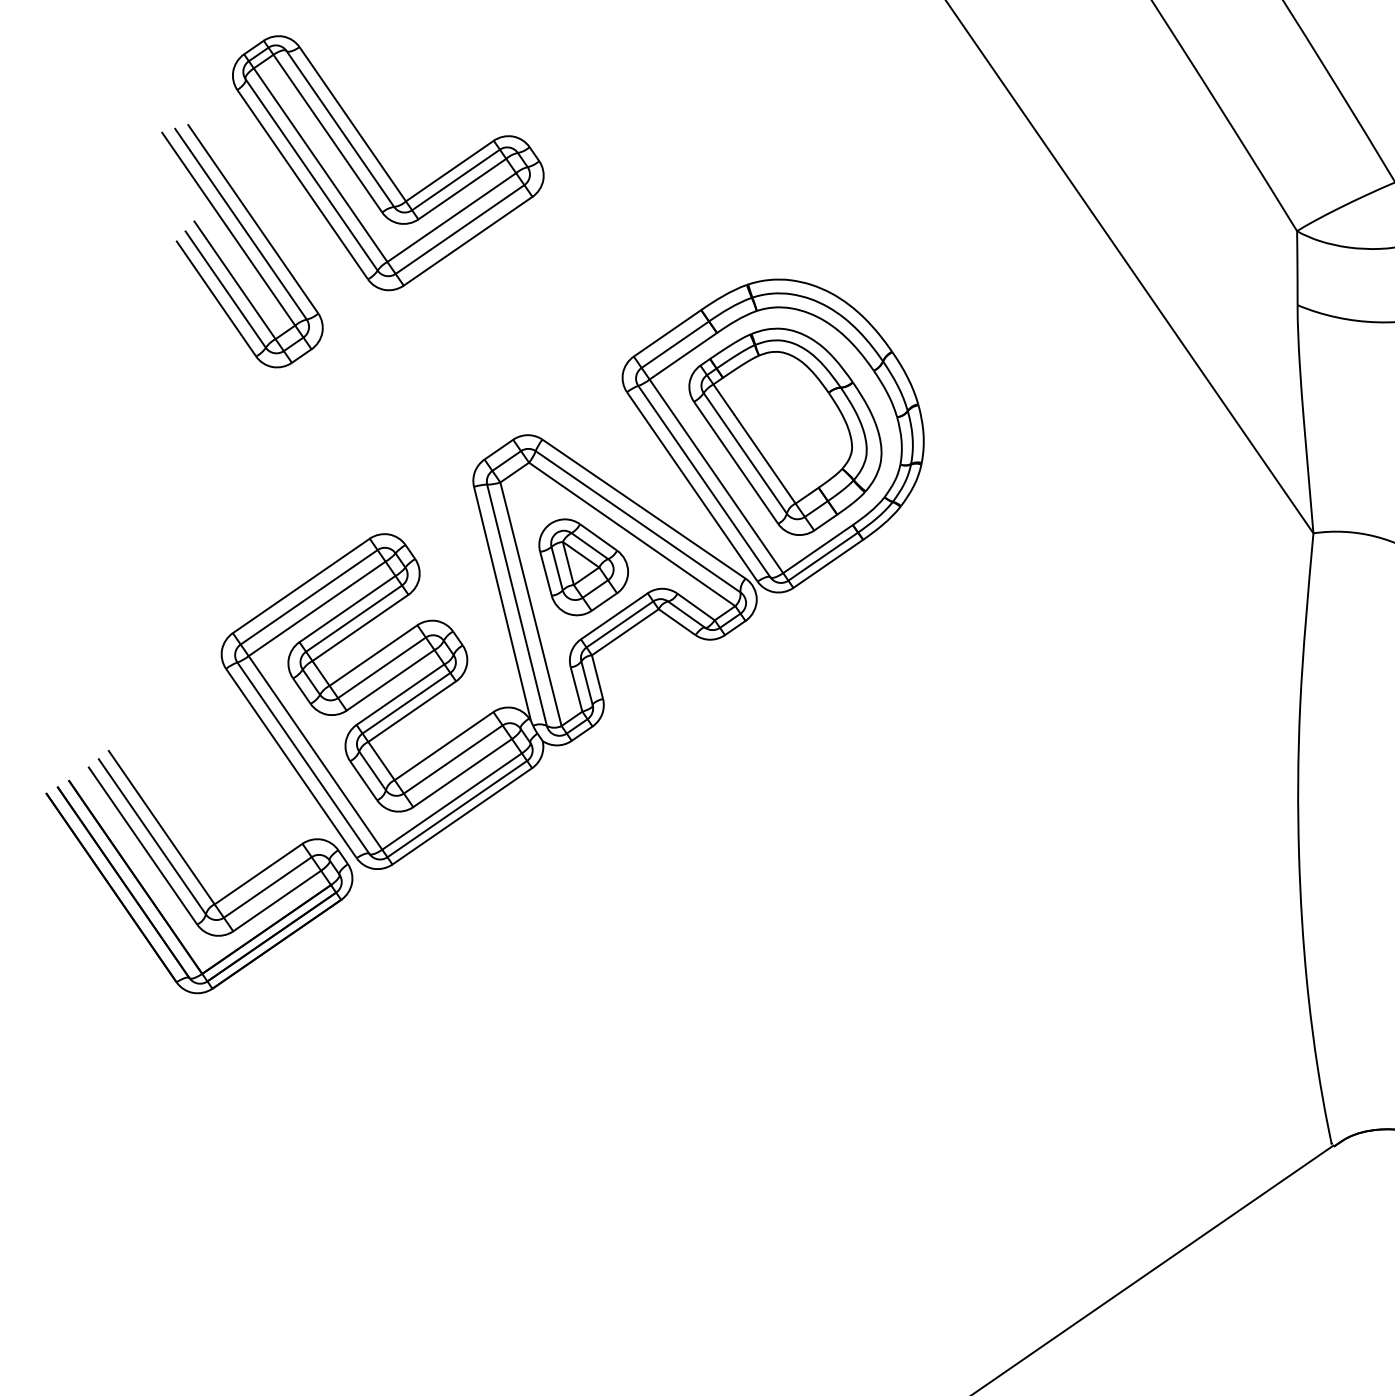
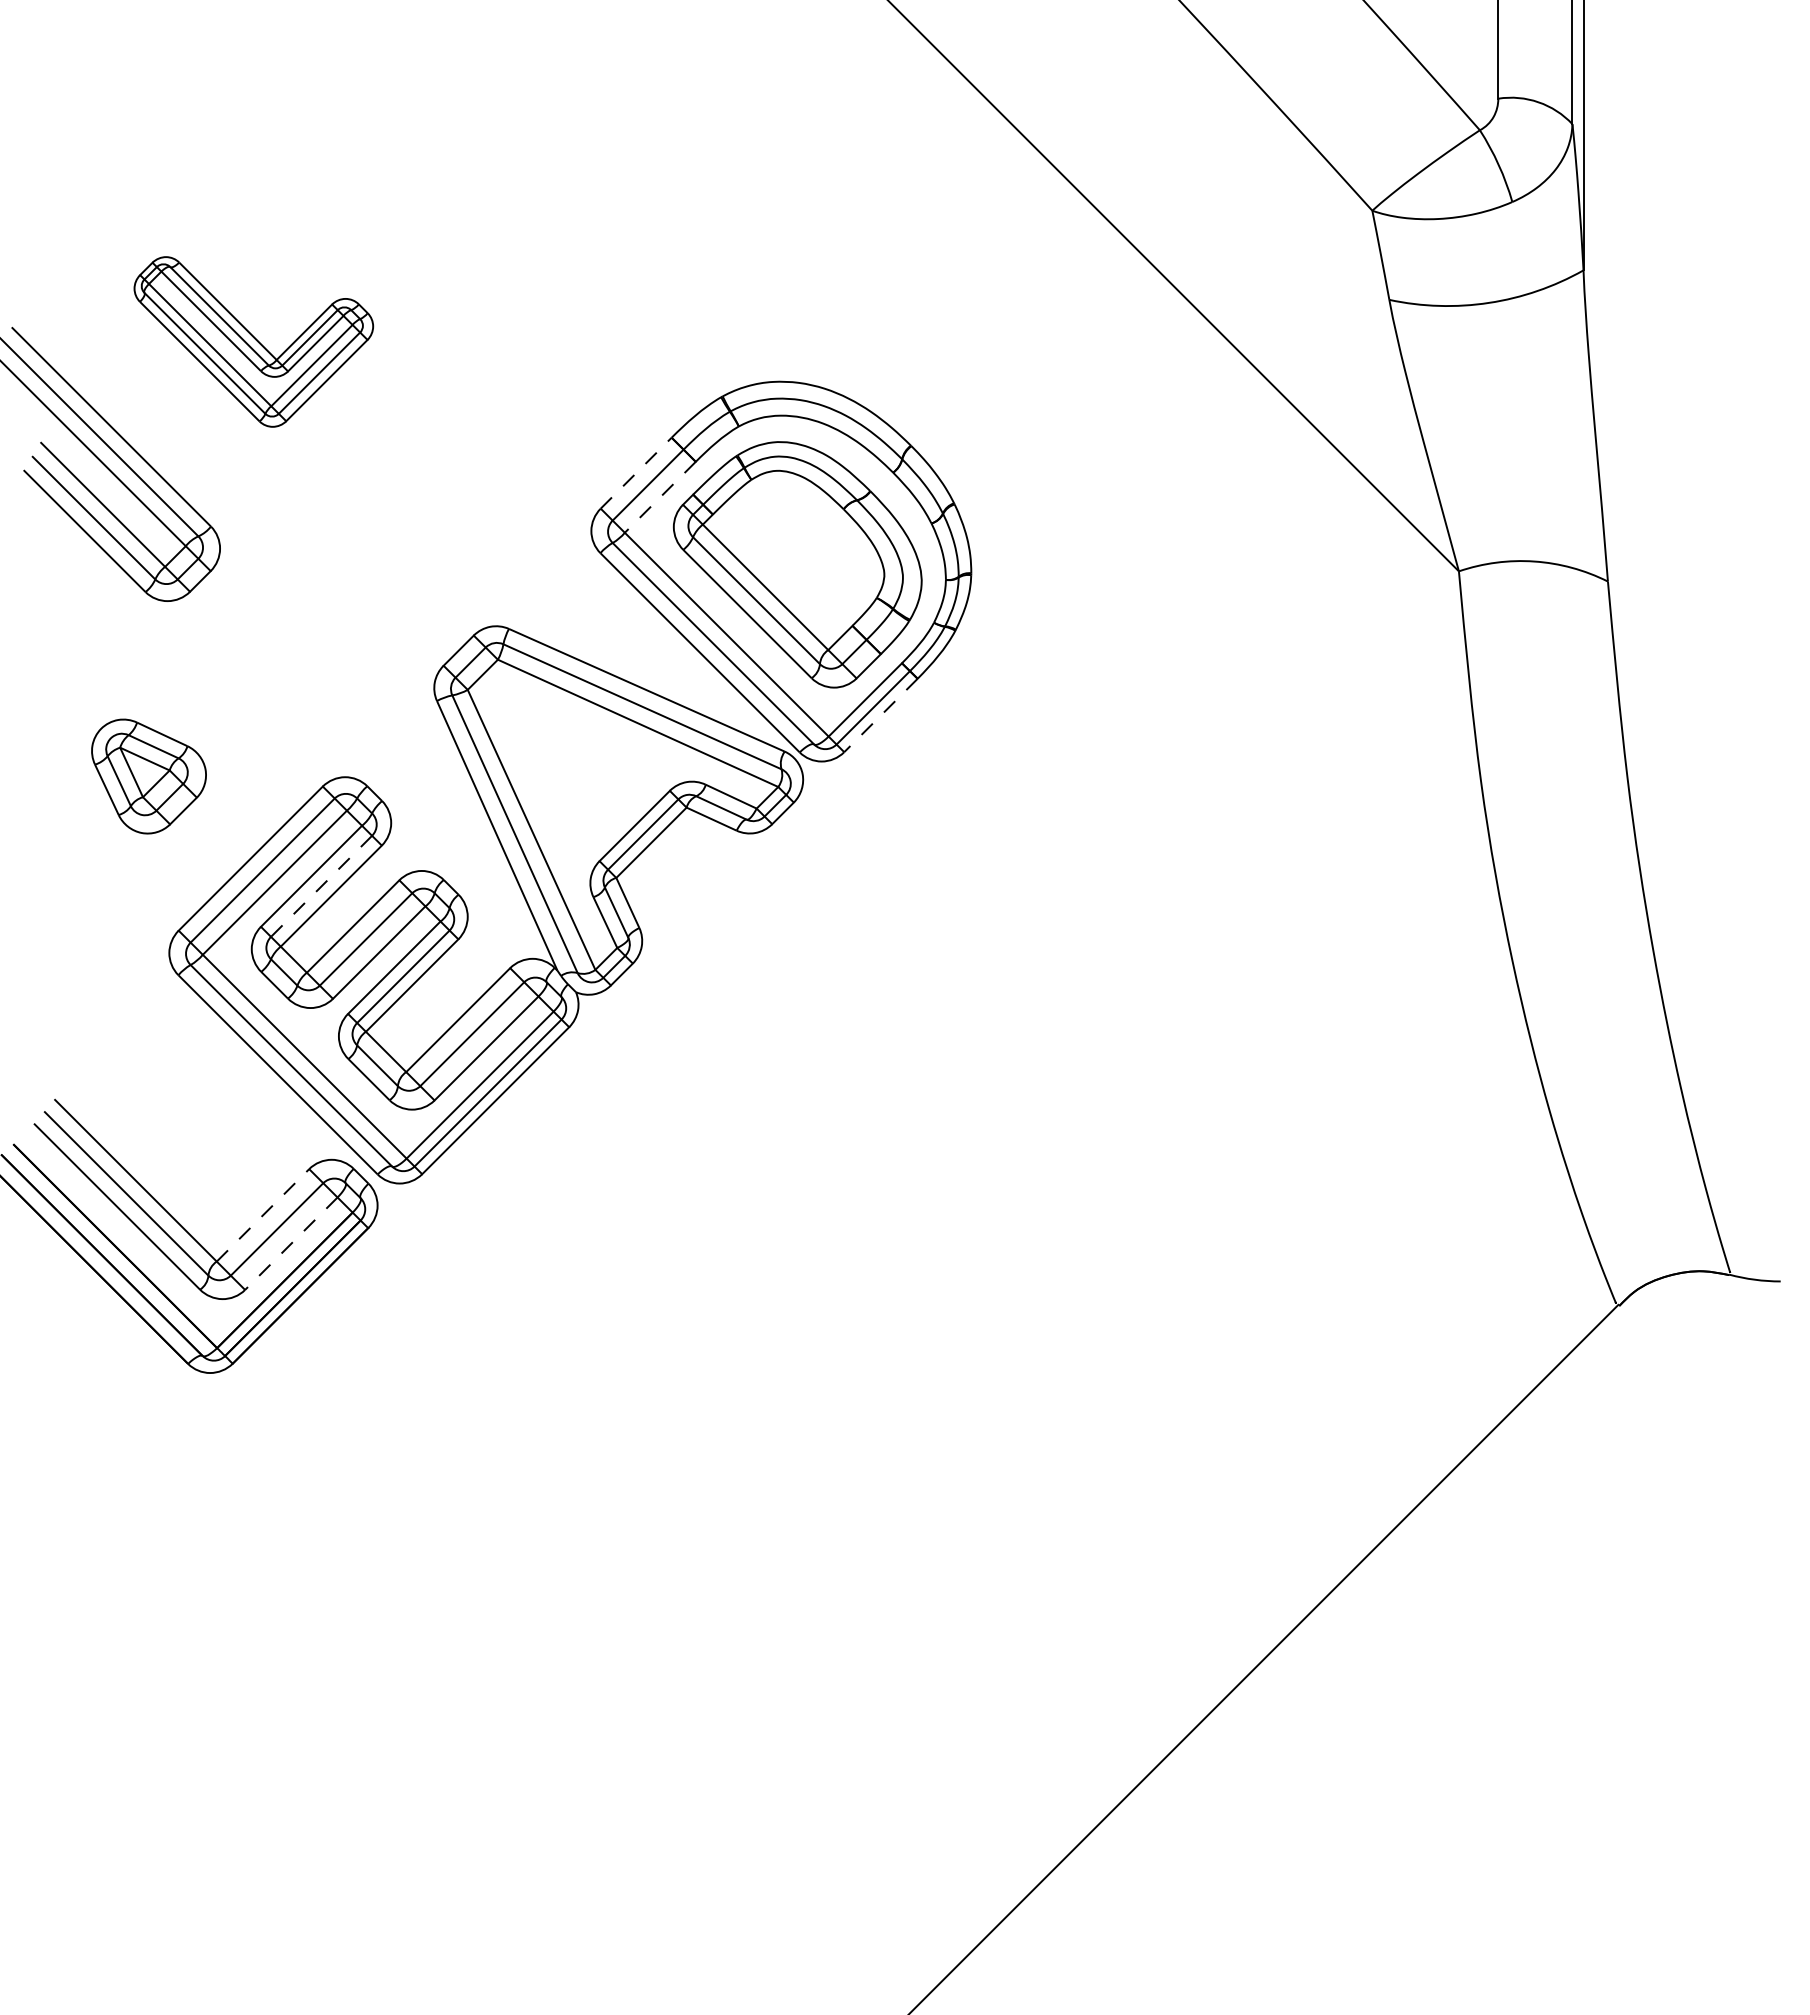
part: (379, 171) -> (253, 341), size x0.6
line: (667, 332) -> (636, 472), solid -> dashed
line: (682, 356) -> (659, 497), solid -> dashed
line: (827, 563) -> (880, 715), solid -> dashed
part: (581, 569) -> (148, 776), moved
line: (354, 618) -> (321, 886), solid -> dashed
line: (258, 874) -> (263, 1215), solid -> dashed
line: (276, 901) -> (290, 1244), solid -> dashed

